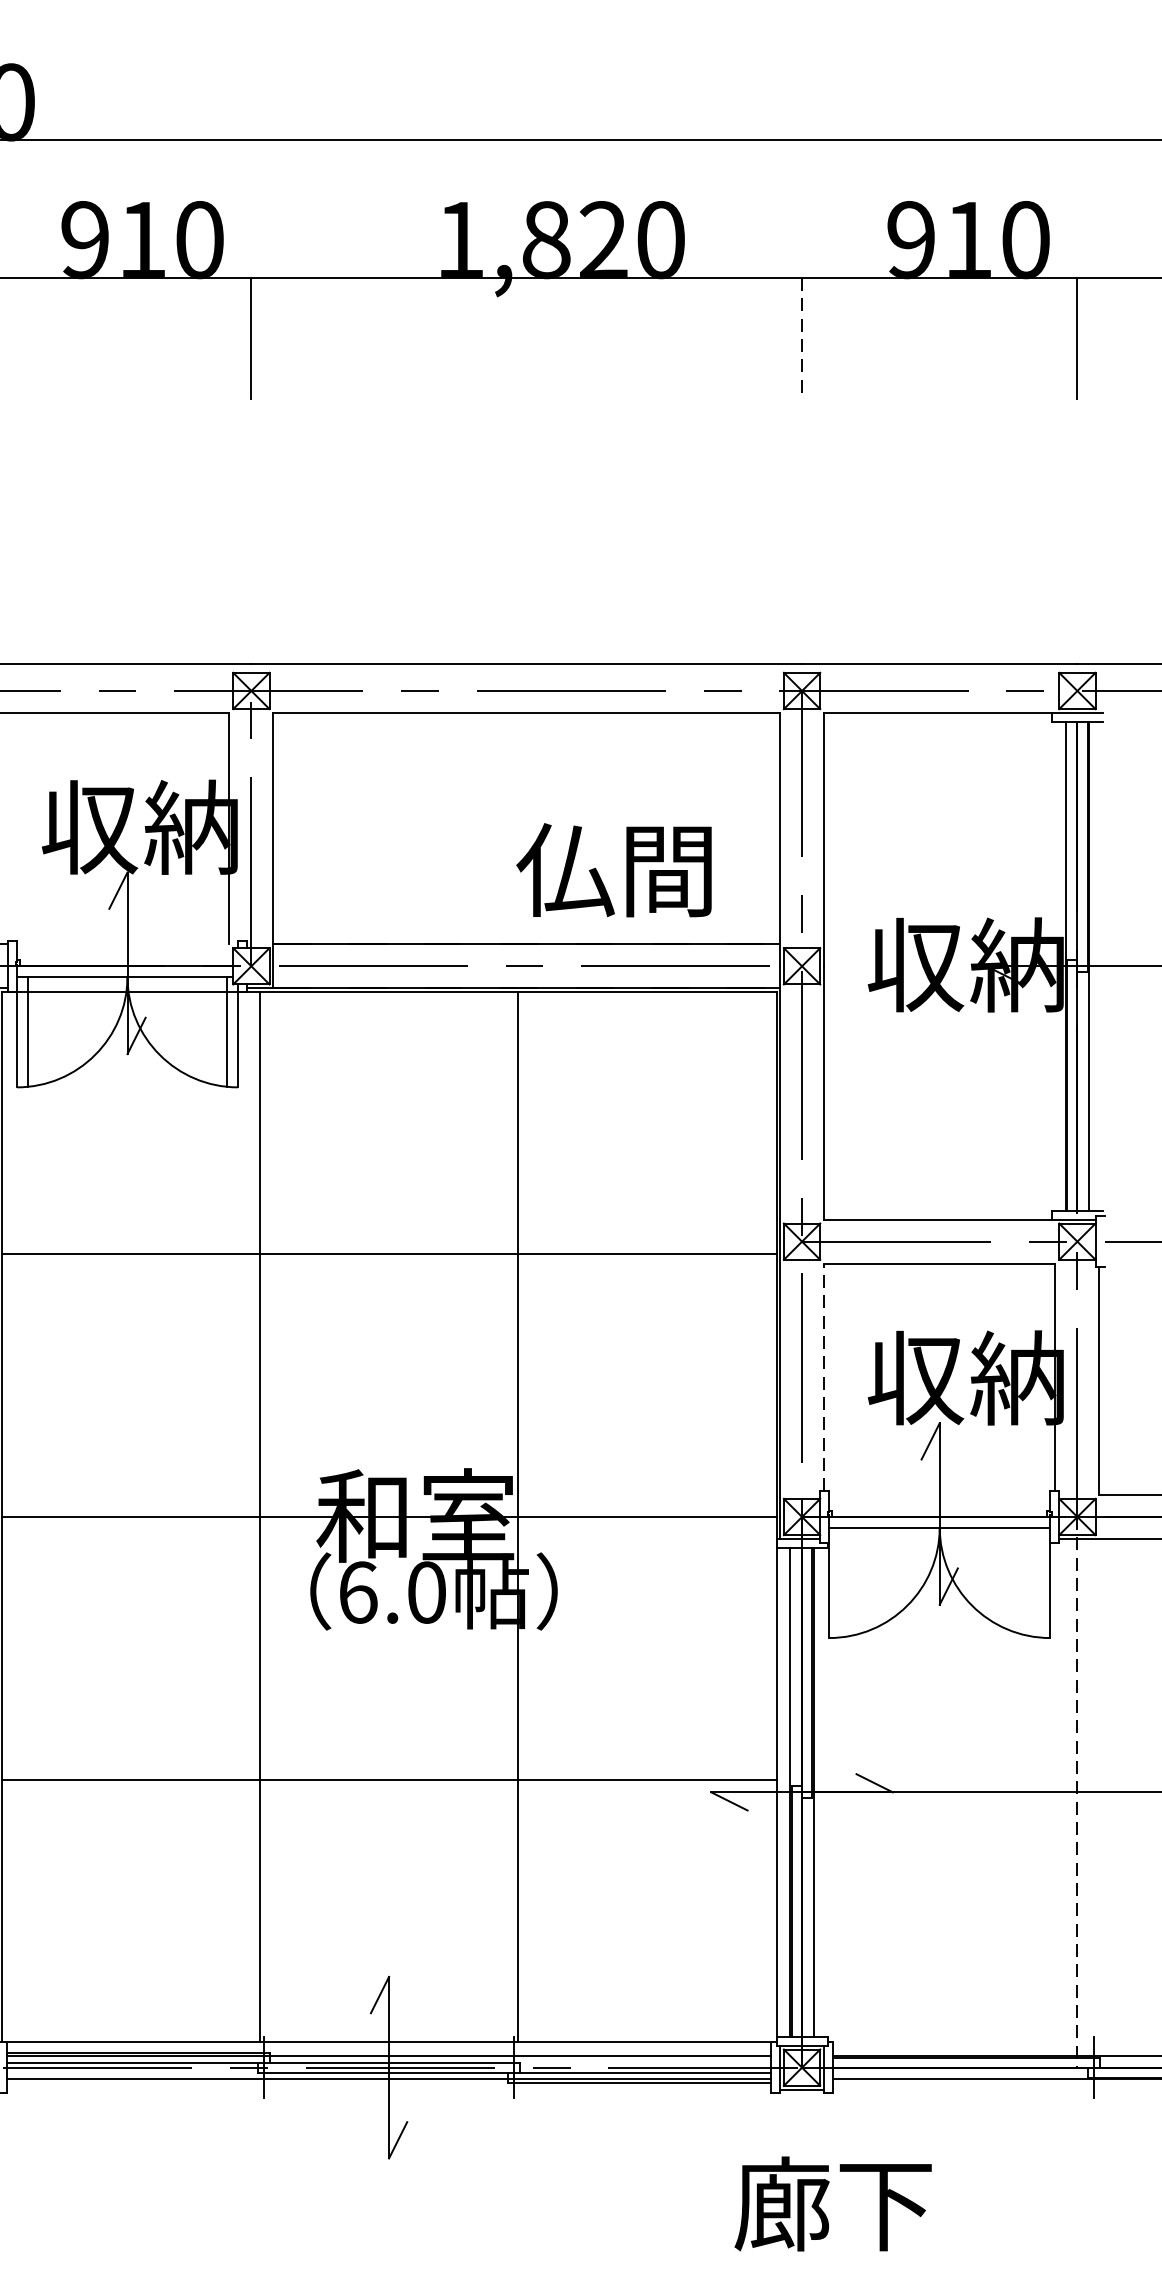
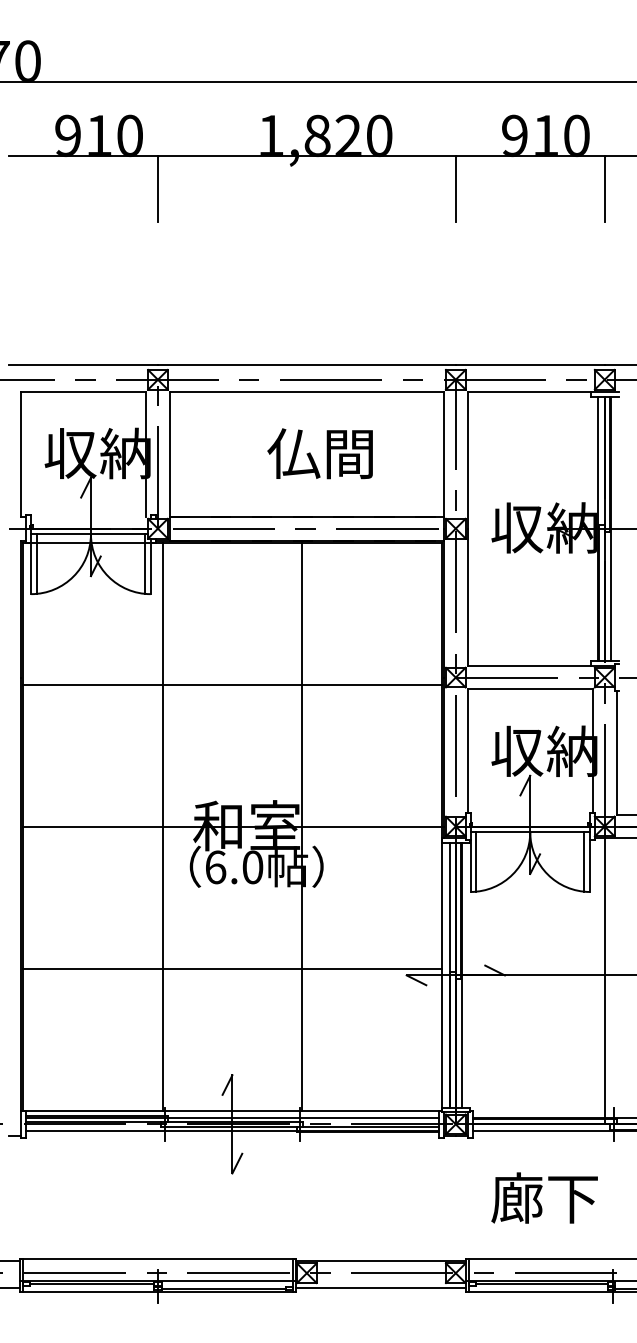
line: (801, 339) -> (455, 189), dashed -> solid
text: (612, 869) -> (319, 453), moved
line: (823, 1378) -> (467, 751), dashed -> solid
line: (840, 1581) -> (476, 861), added
line: (1040, 1581) -> (584, 861), added
line: (1077, 1792) -> (604, 975), dashed -> solid
text: (832, 2202) -> (544, 1197), moved

